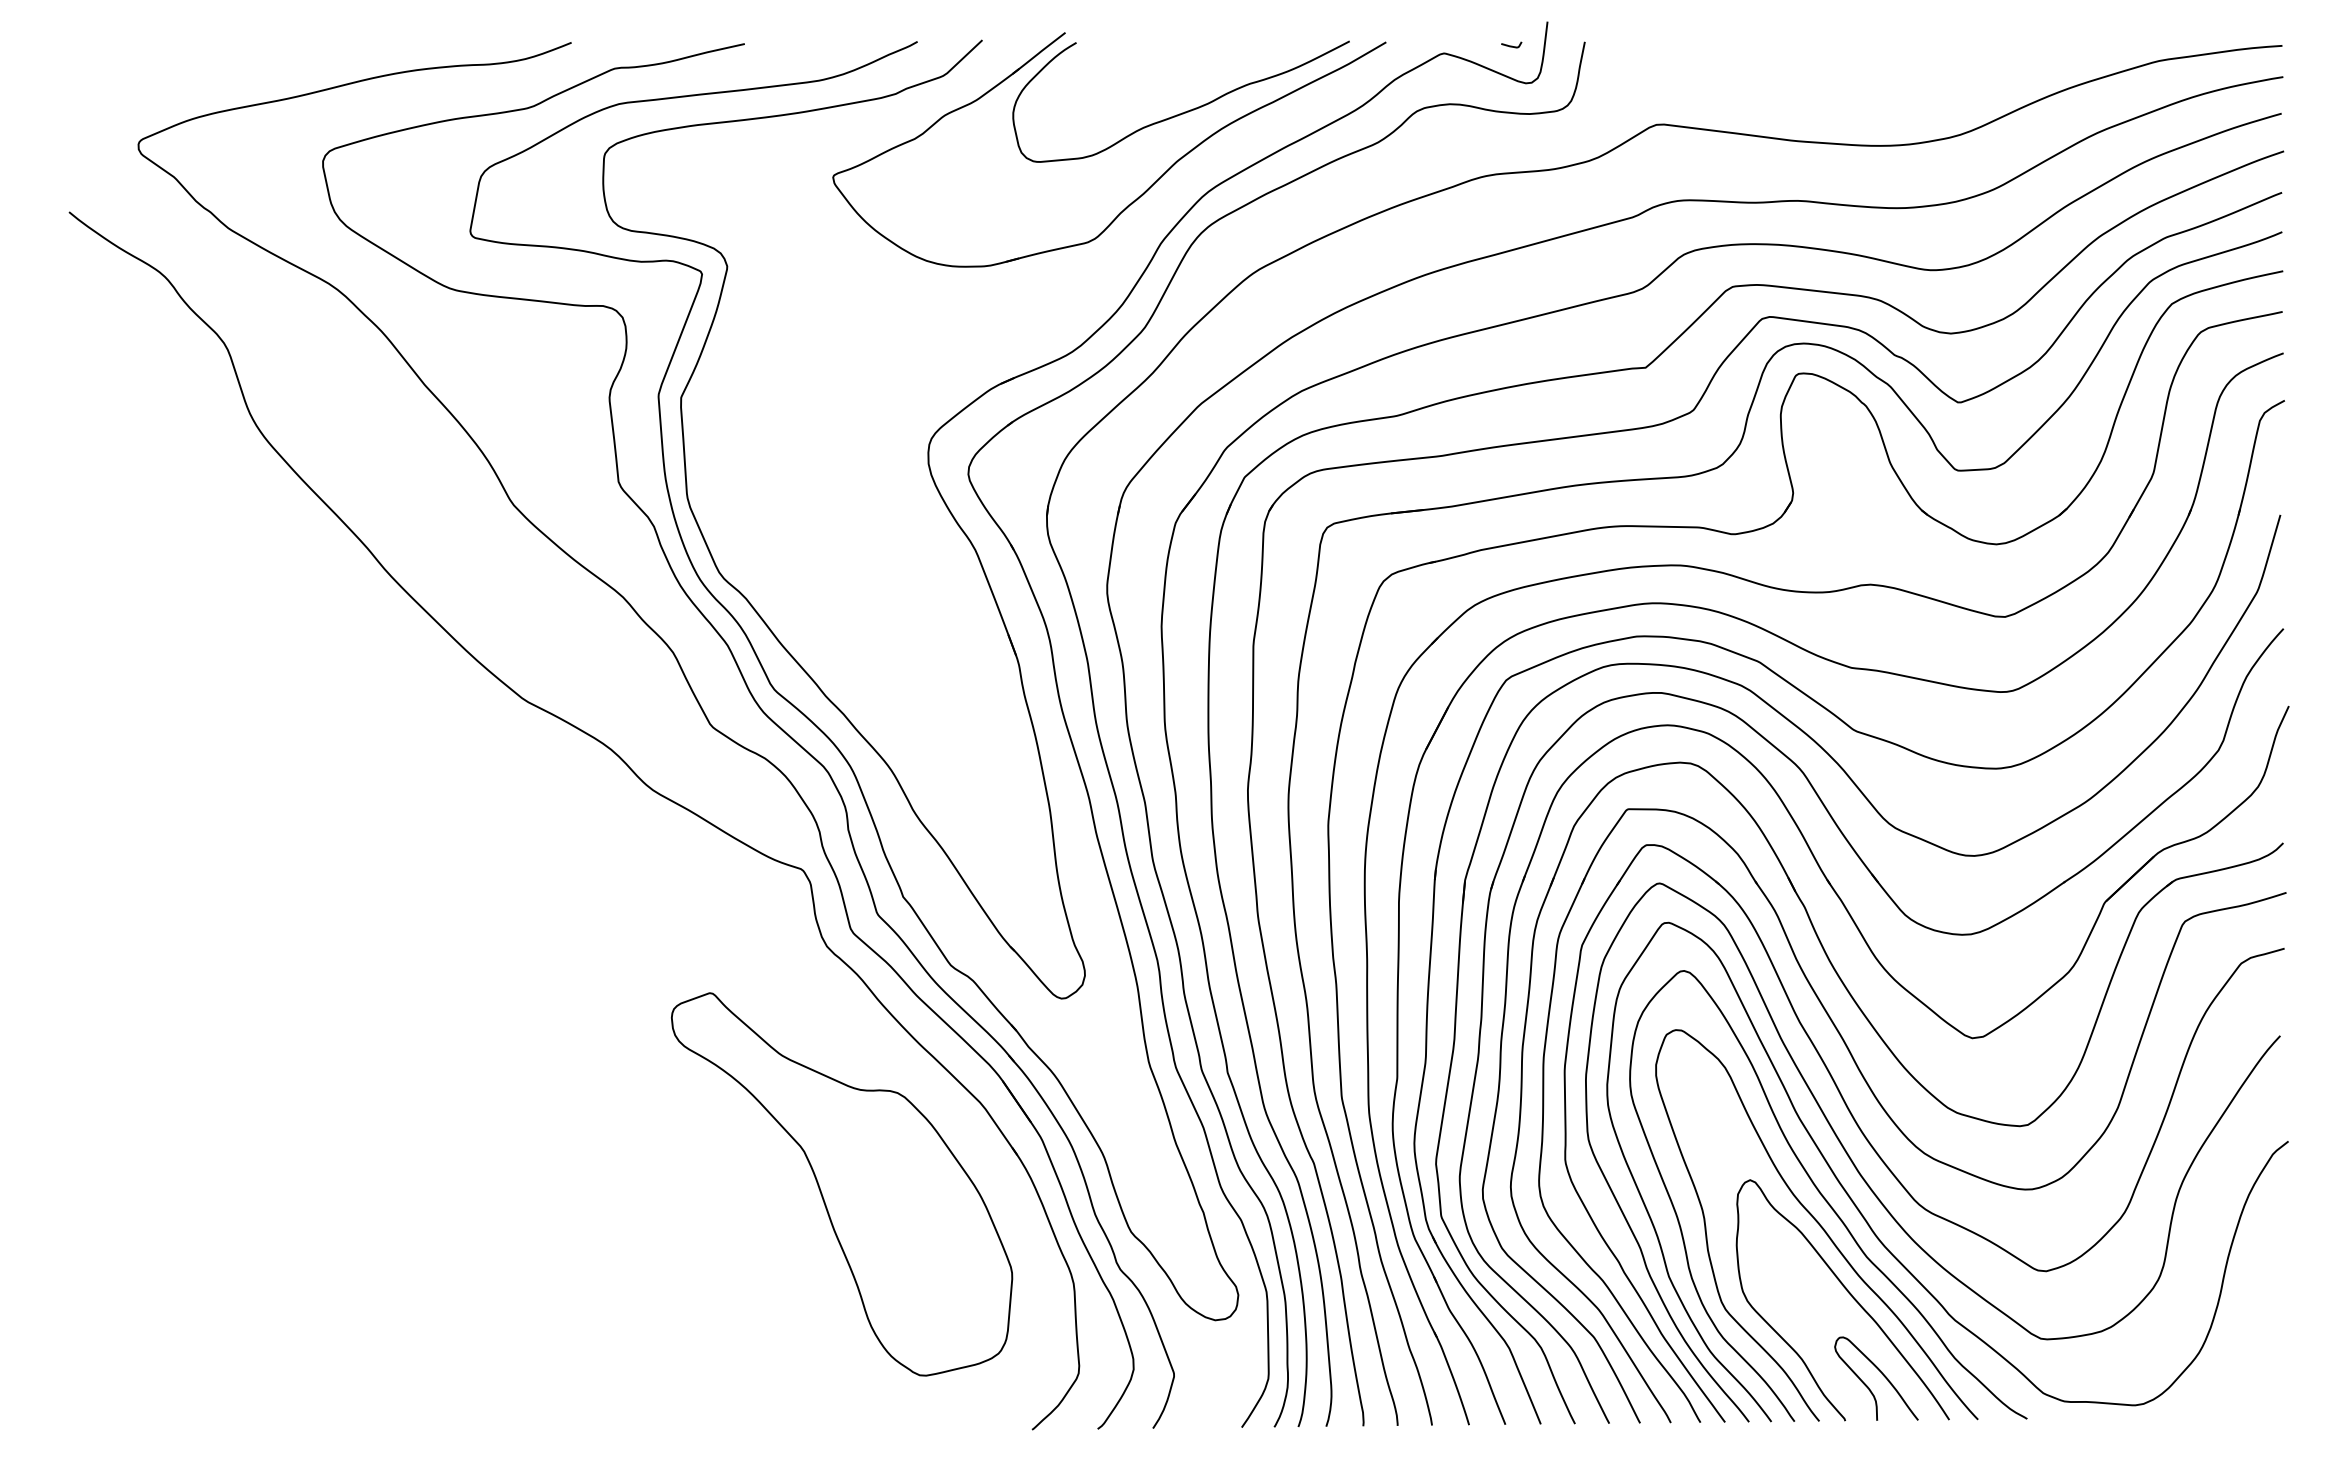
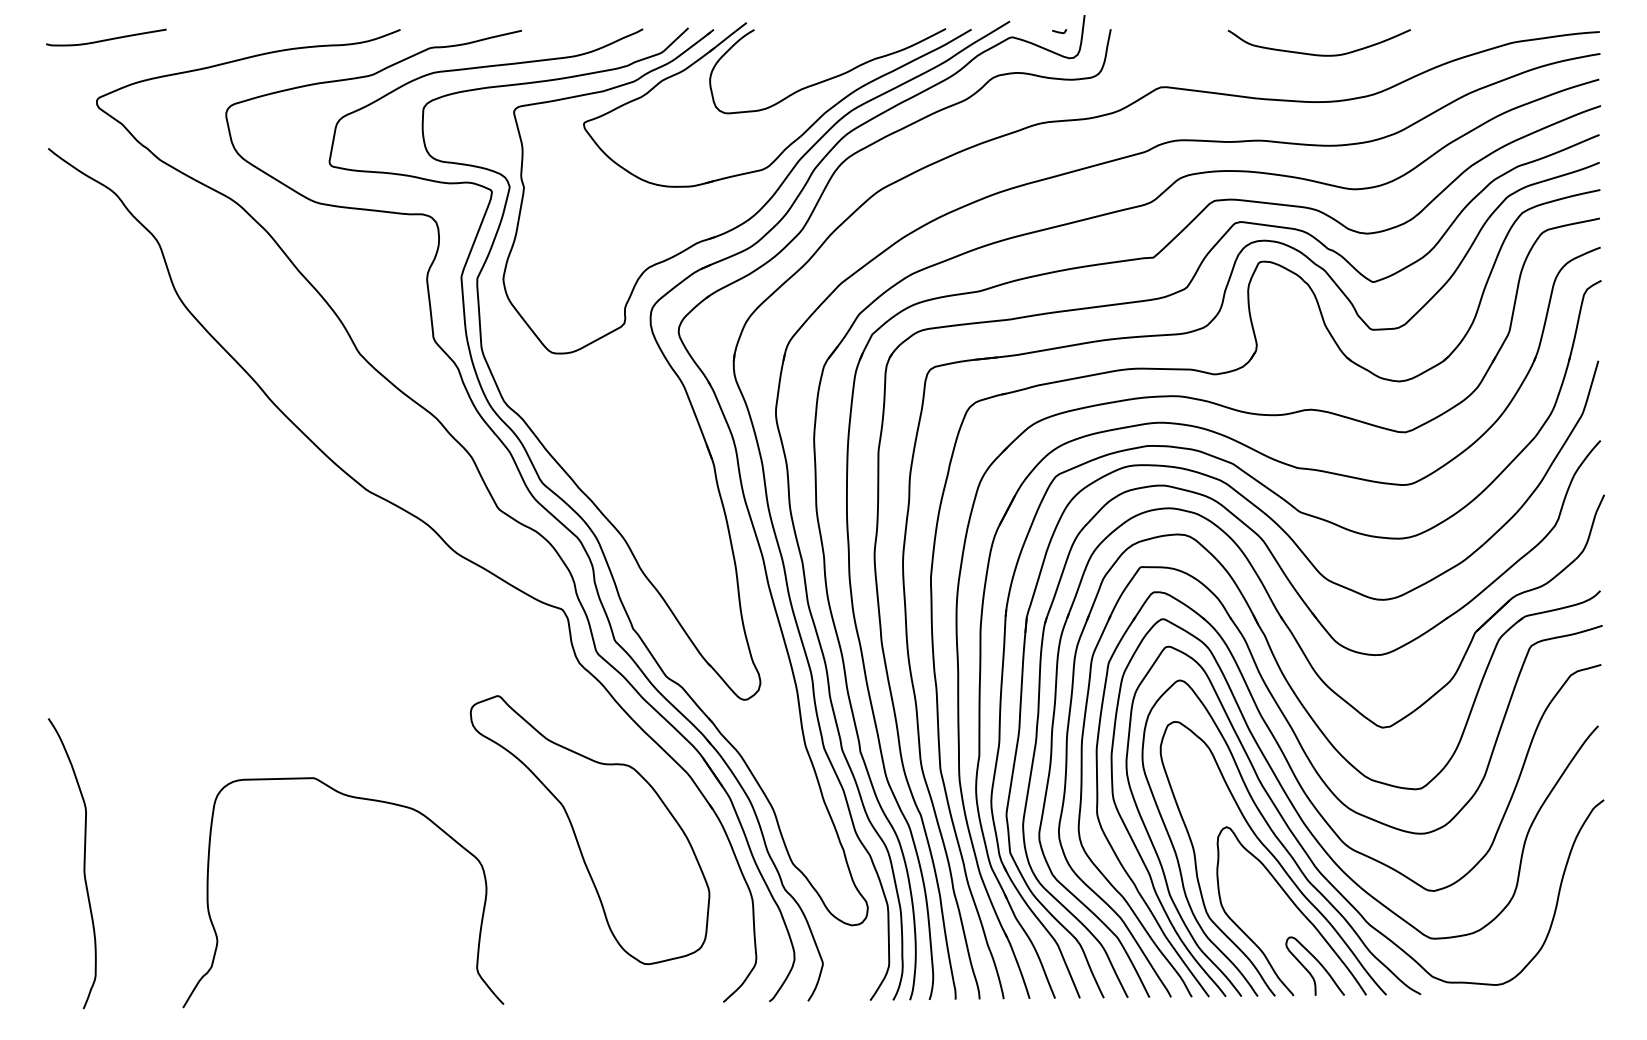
curve: (151, 56) -> (106, 39), added
curve: (1876, 77) -> (1315, 54), added
part: (1097, 284) -> (769, 199), added
curve: (509, 1139) -> (356, 798), added
curve: (119, 1235) -> (83, 865), added

